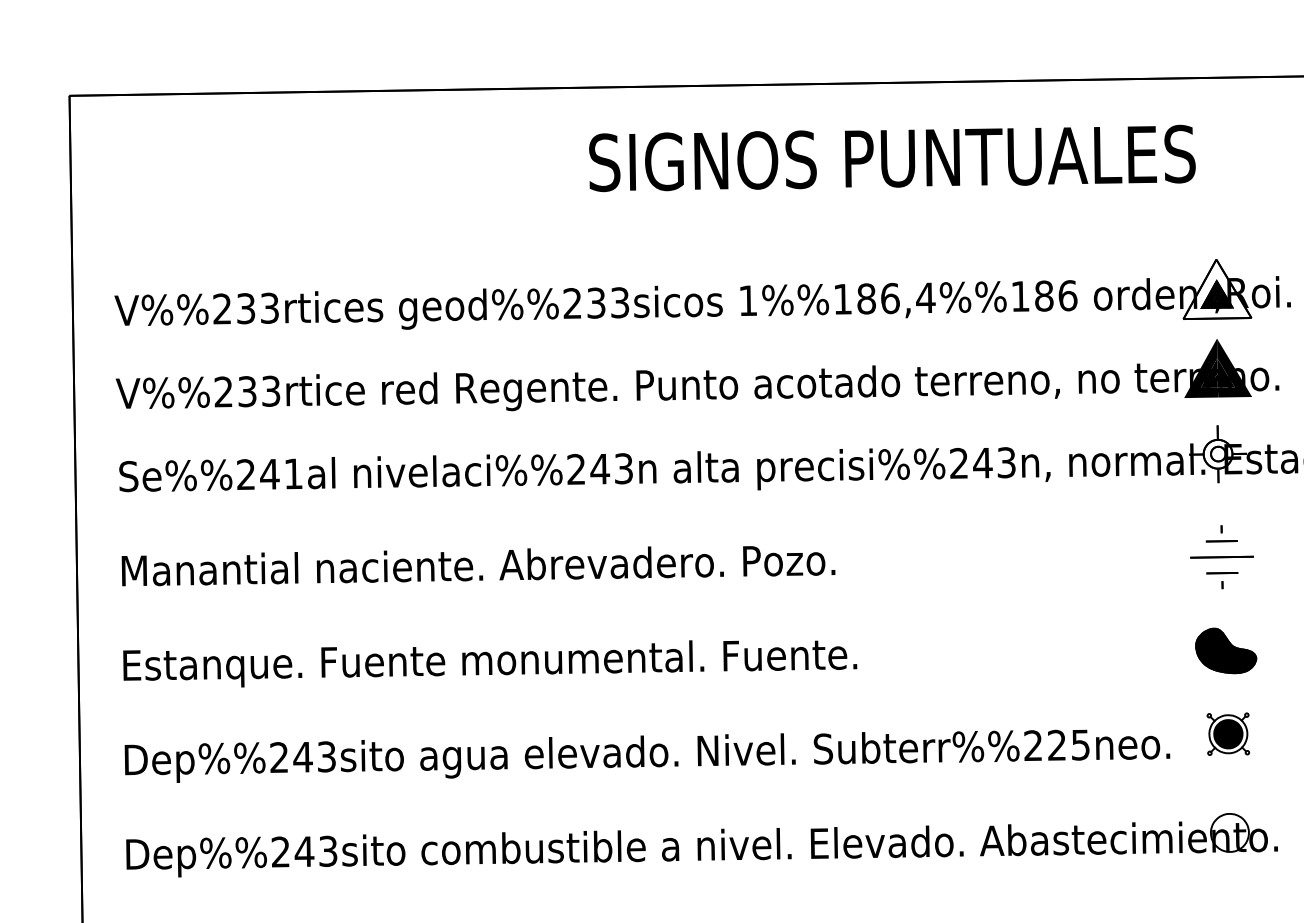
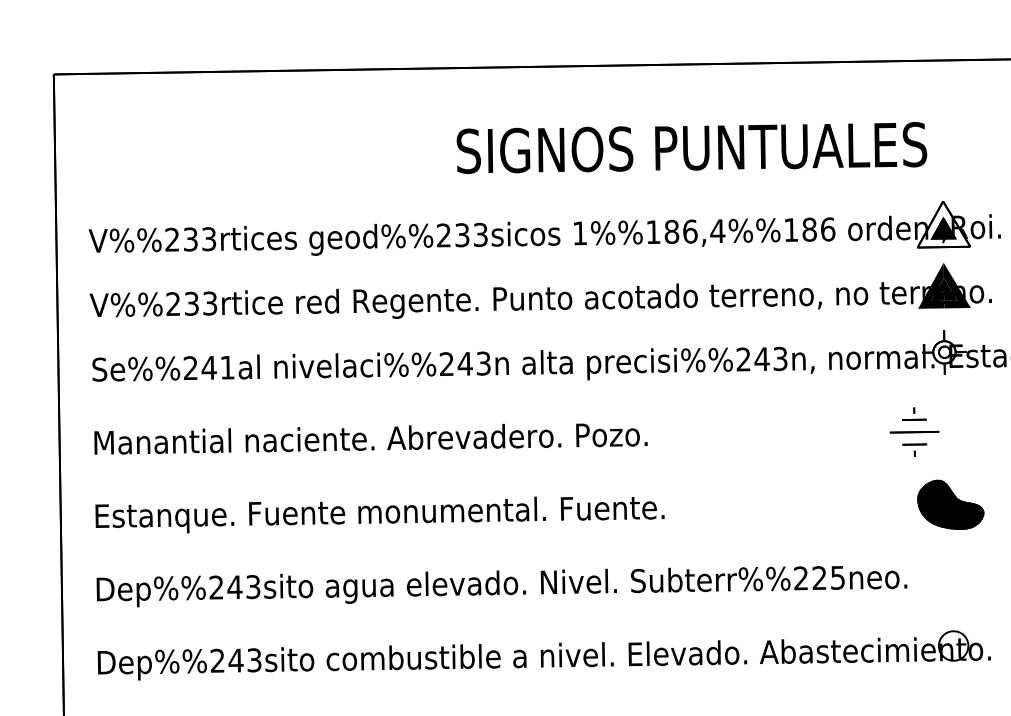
text: (891, 159) -> (691, 148), moved
part: (1222, 556) -> (914, 431), moved
part: (1225, 650) -> (950, 504), size x1.4
part: (1228, 734) -> (952, 569), removed

